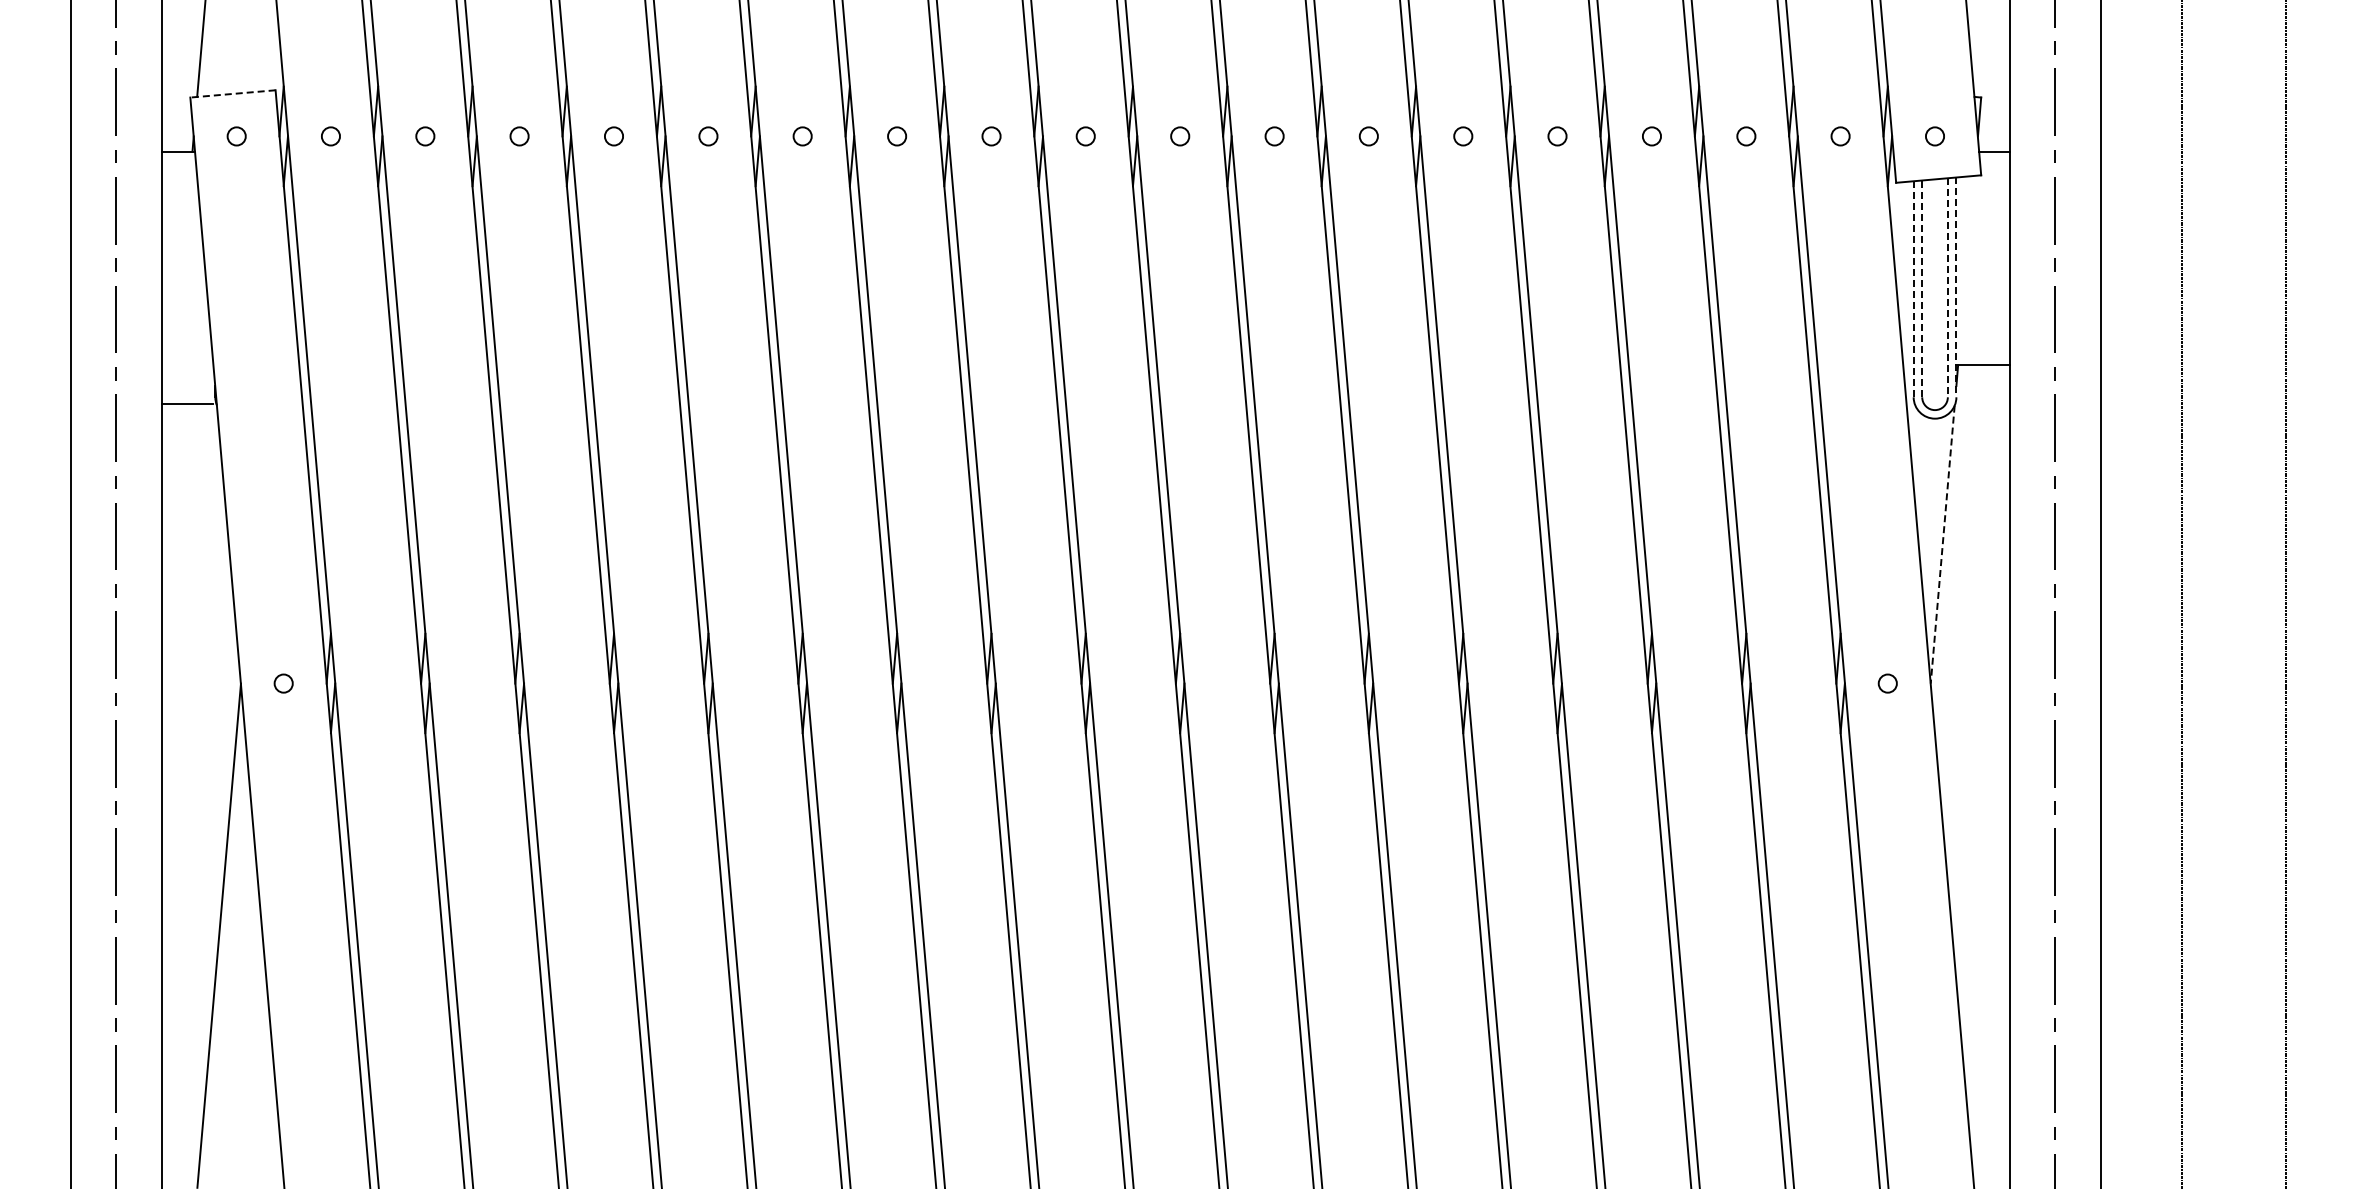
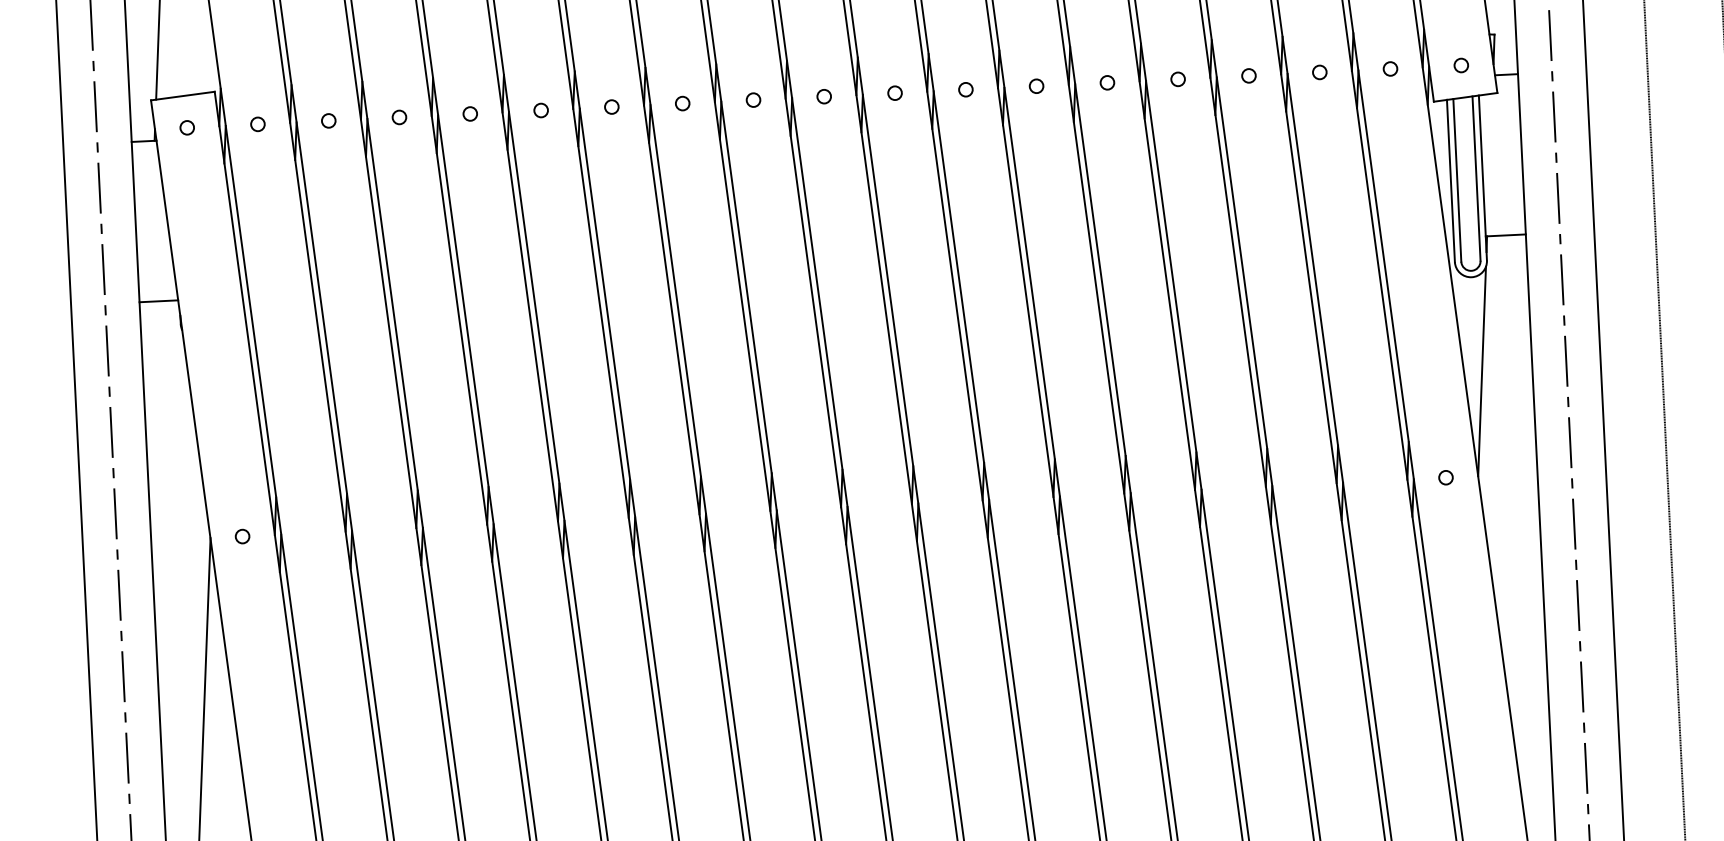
line: (232, 93) -> (182, 95), dashed -> solid
line: (1956, 287) -> (1482, 178), dashed -> solid
line: (1913, 288) -> (1450, 180), dashed -> solid
line: (1922, 288) -> (1457, 180), dashed -> solid
line: (1947, 288) -> (1476, 179), dashed -> solid
line: (187, 404) -> (158, 301), moved
line: (1942, 545) -> (1481, 372), dashed -> solid

